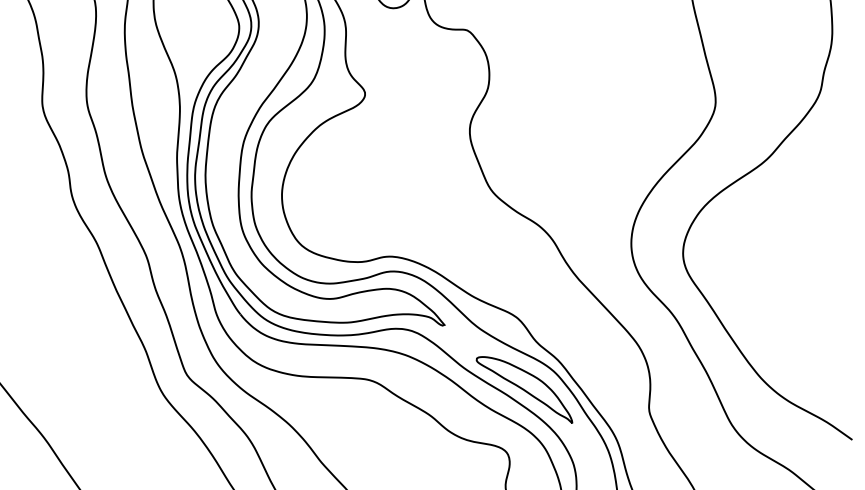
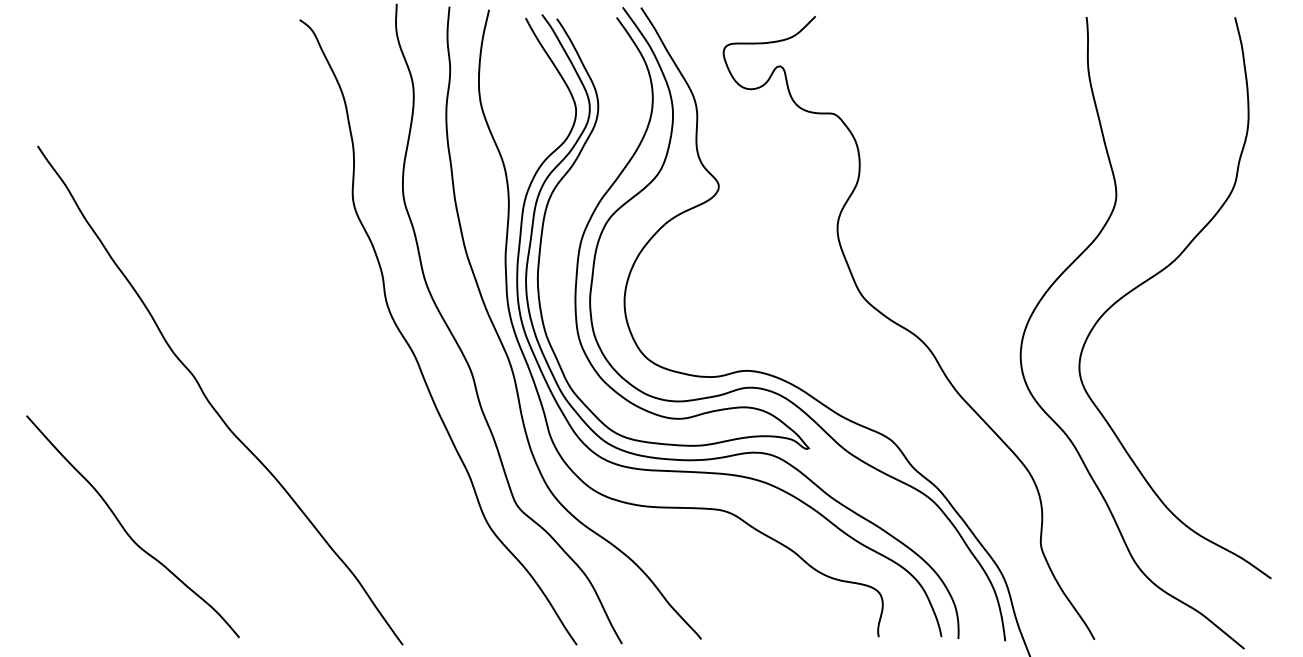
part: (524, 389) -> (899, 521), removed

